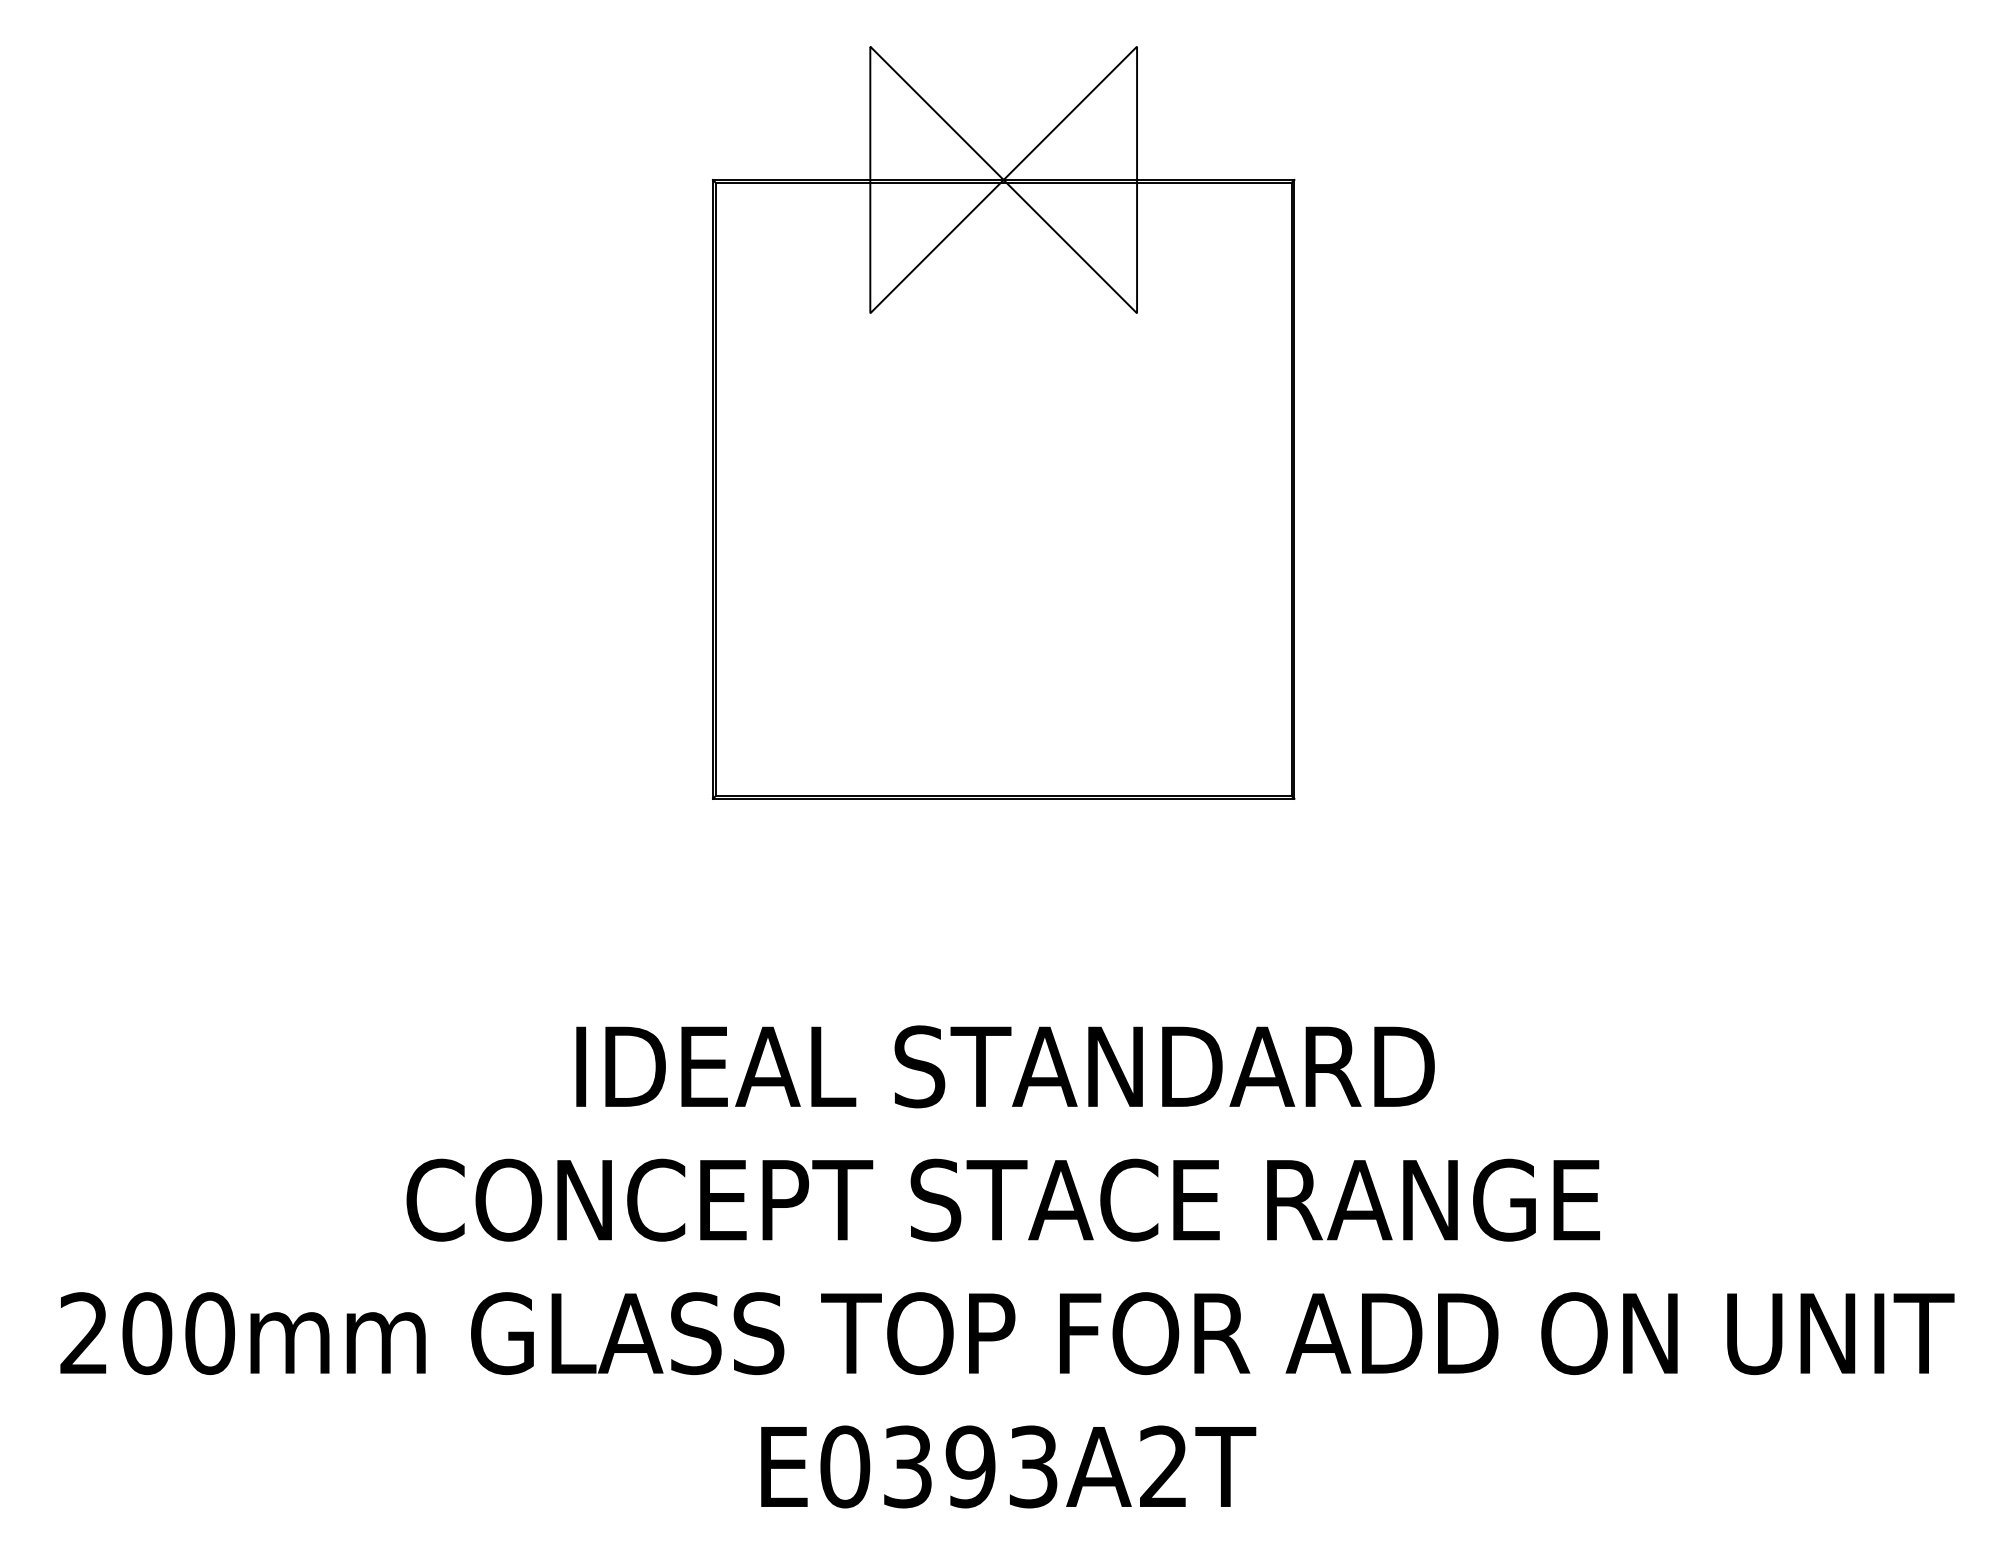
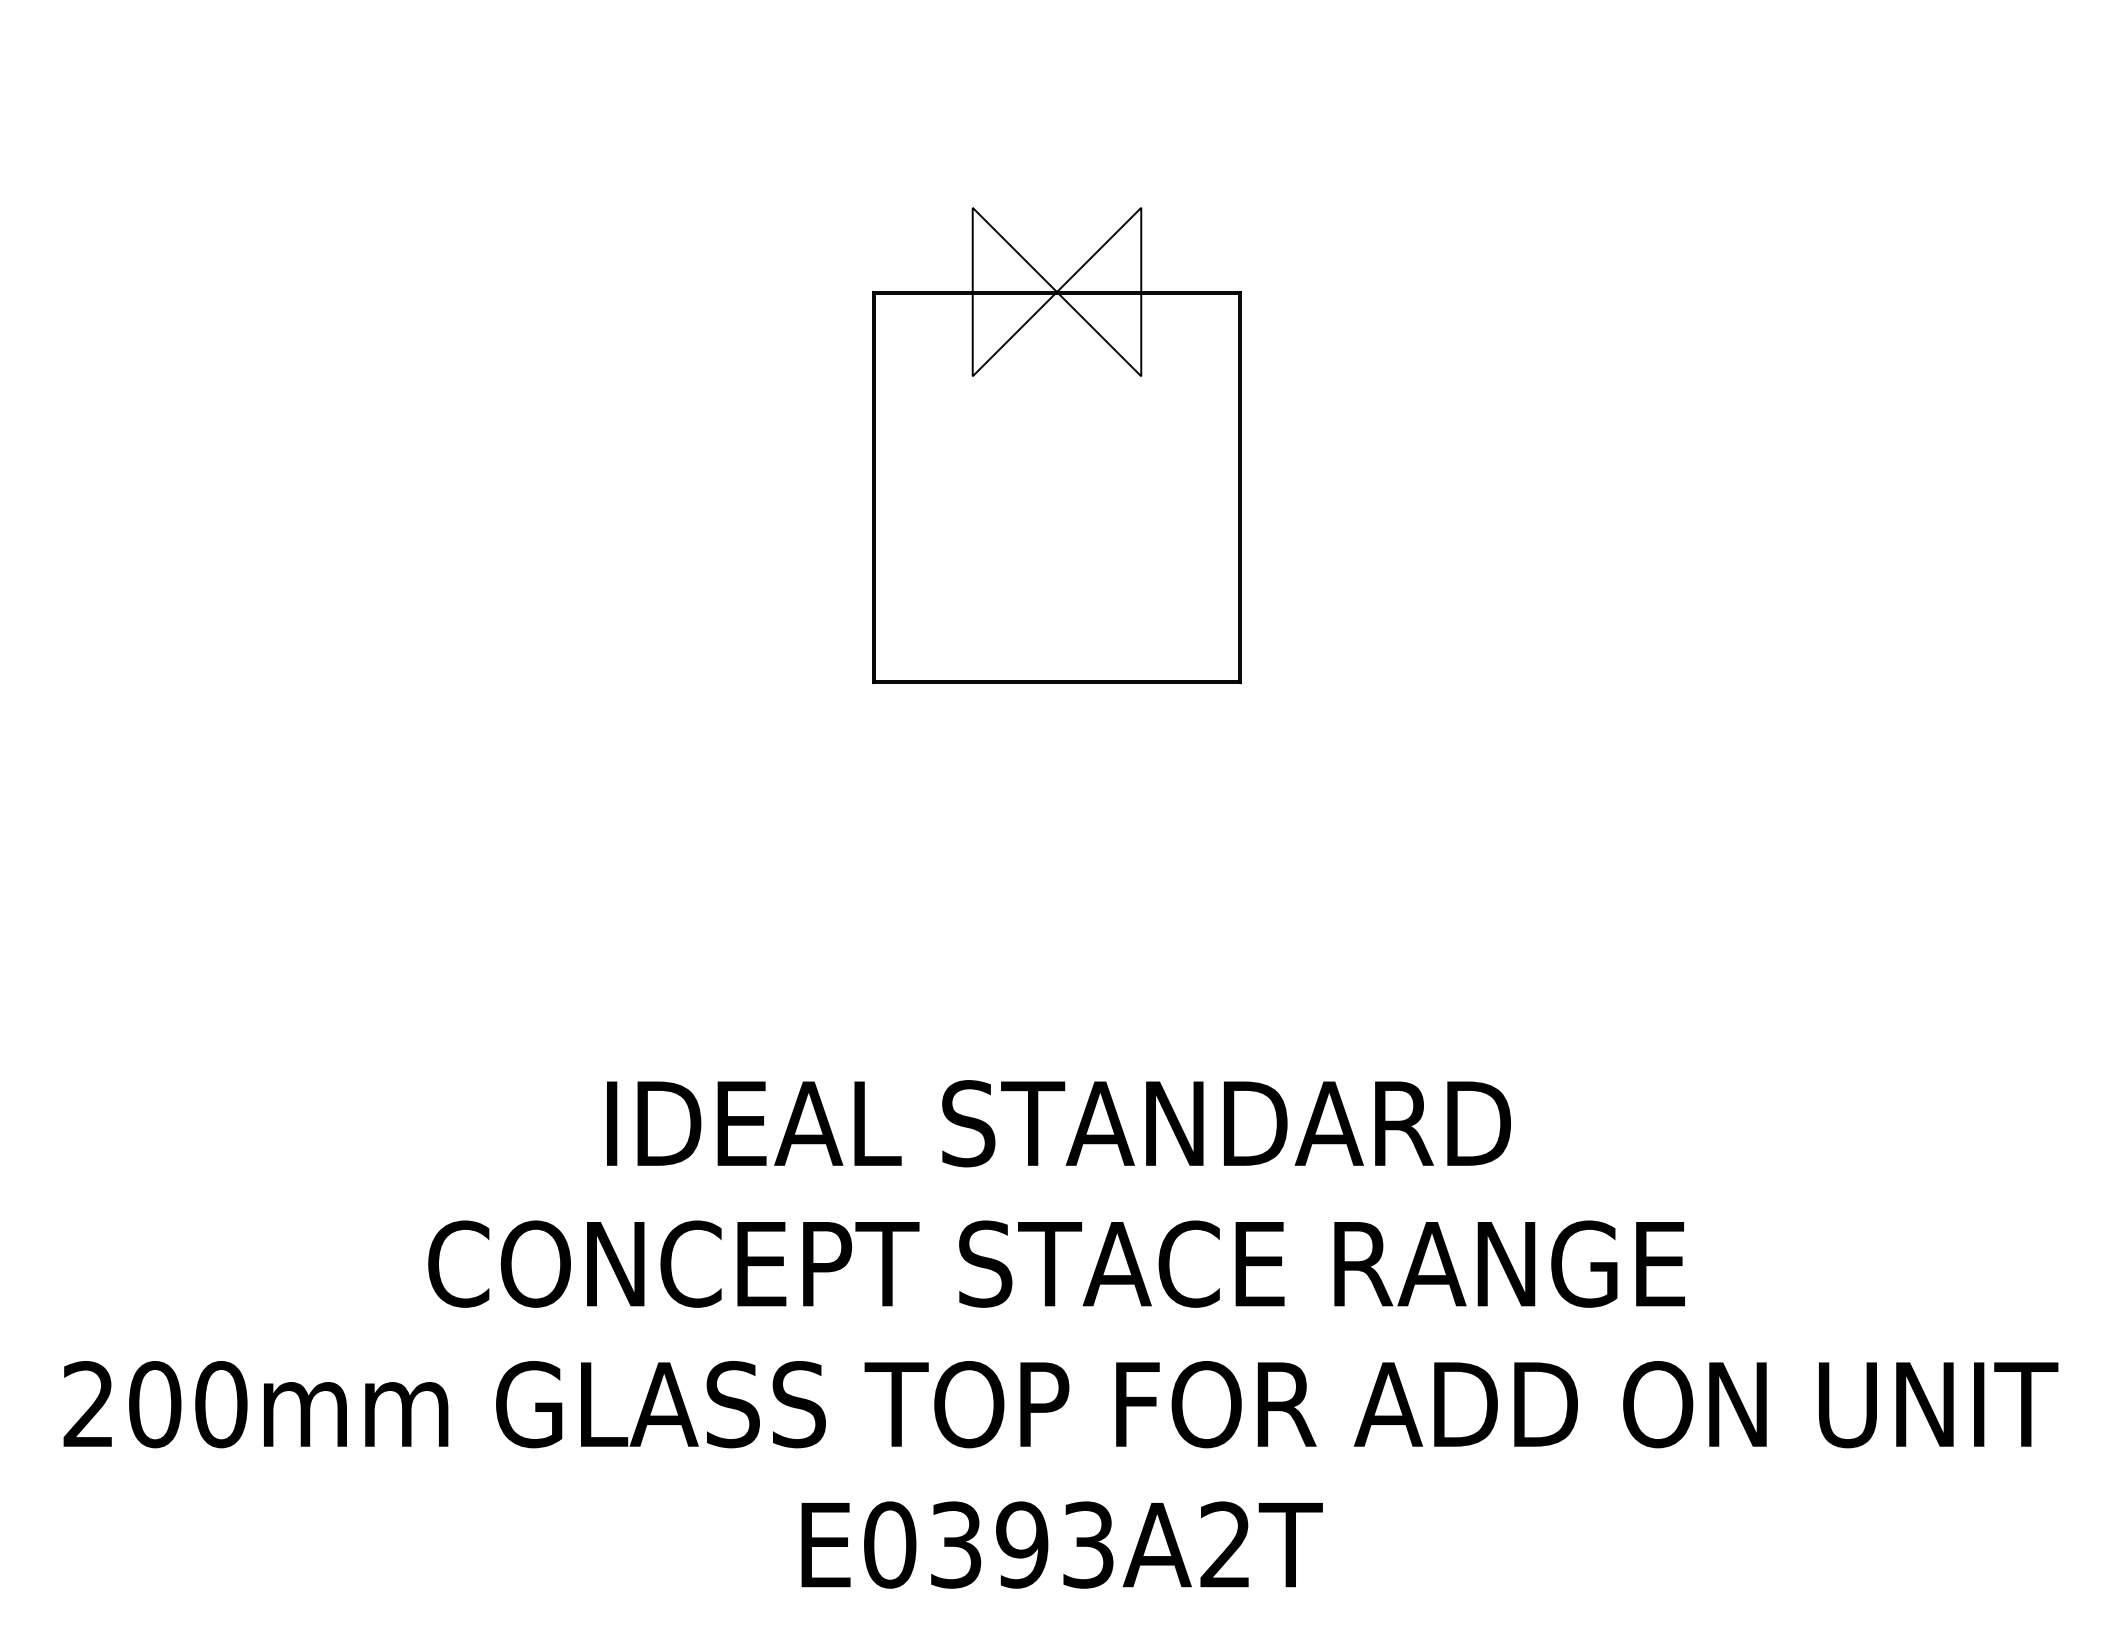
part: (1003, 422) -> (1056, 445), size x0.6

